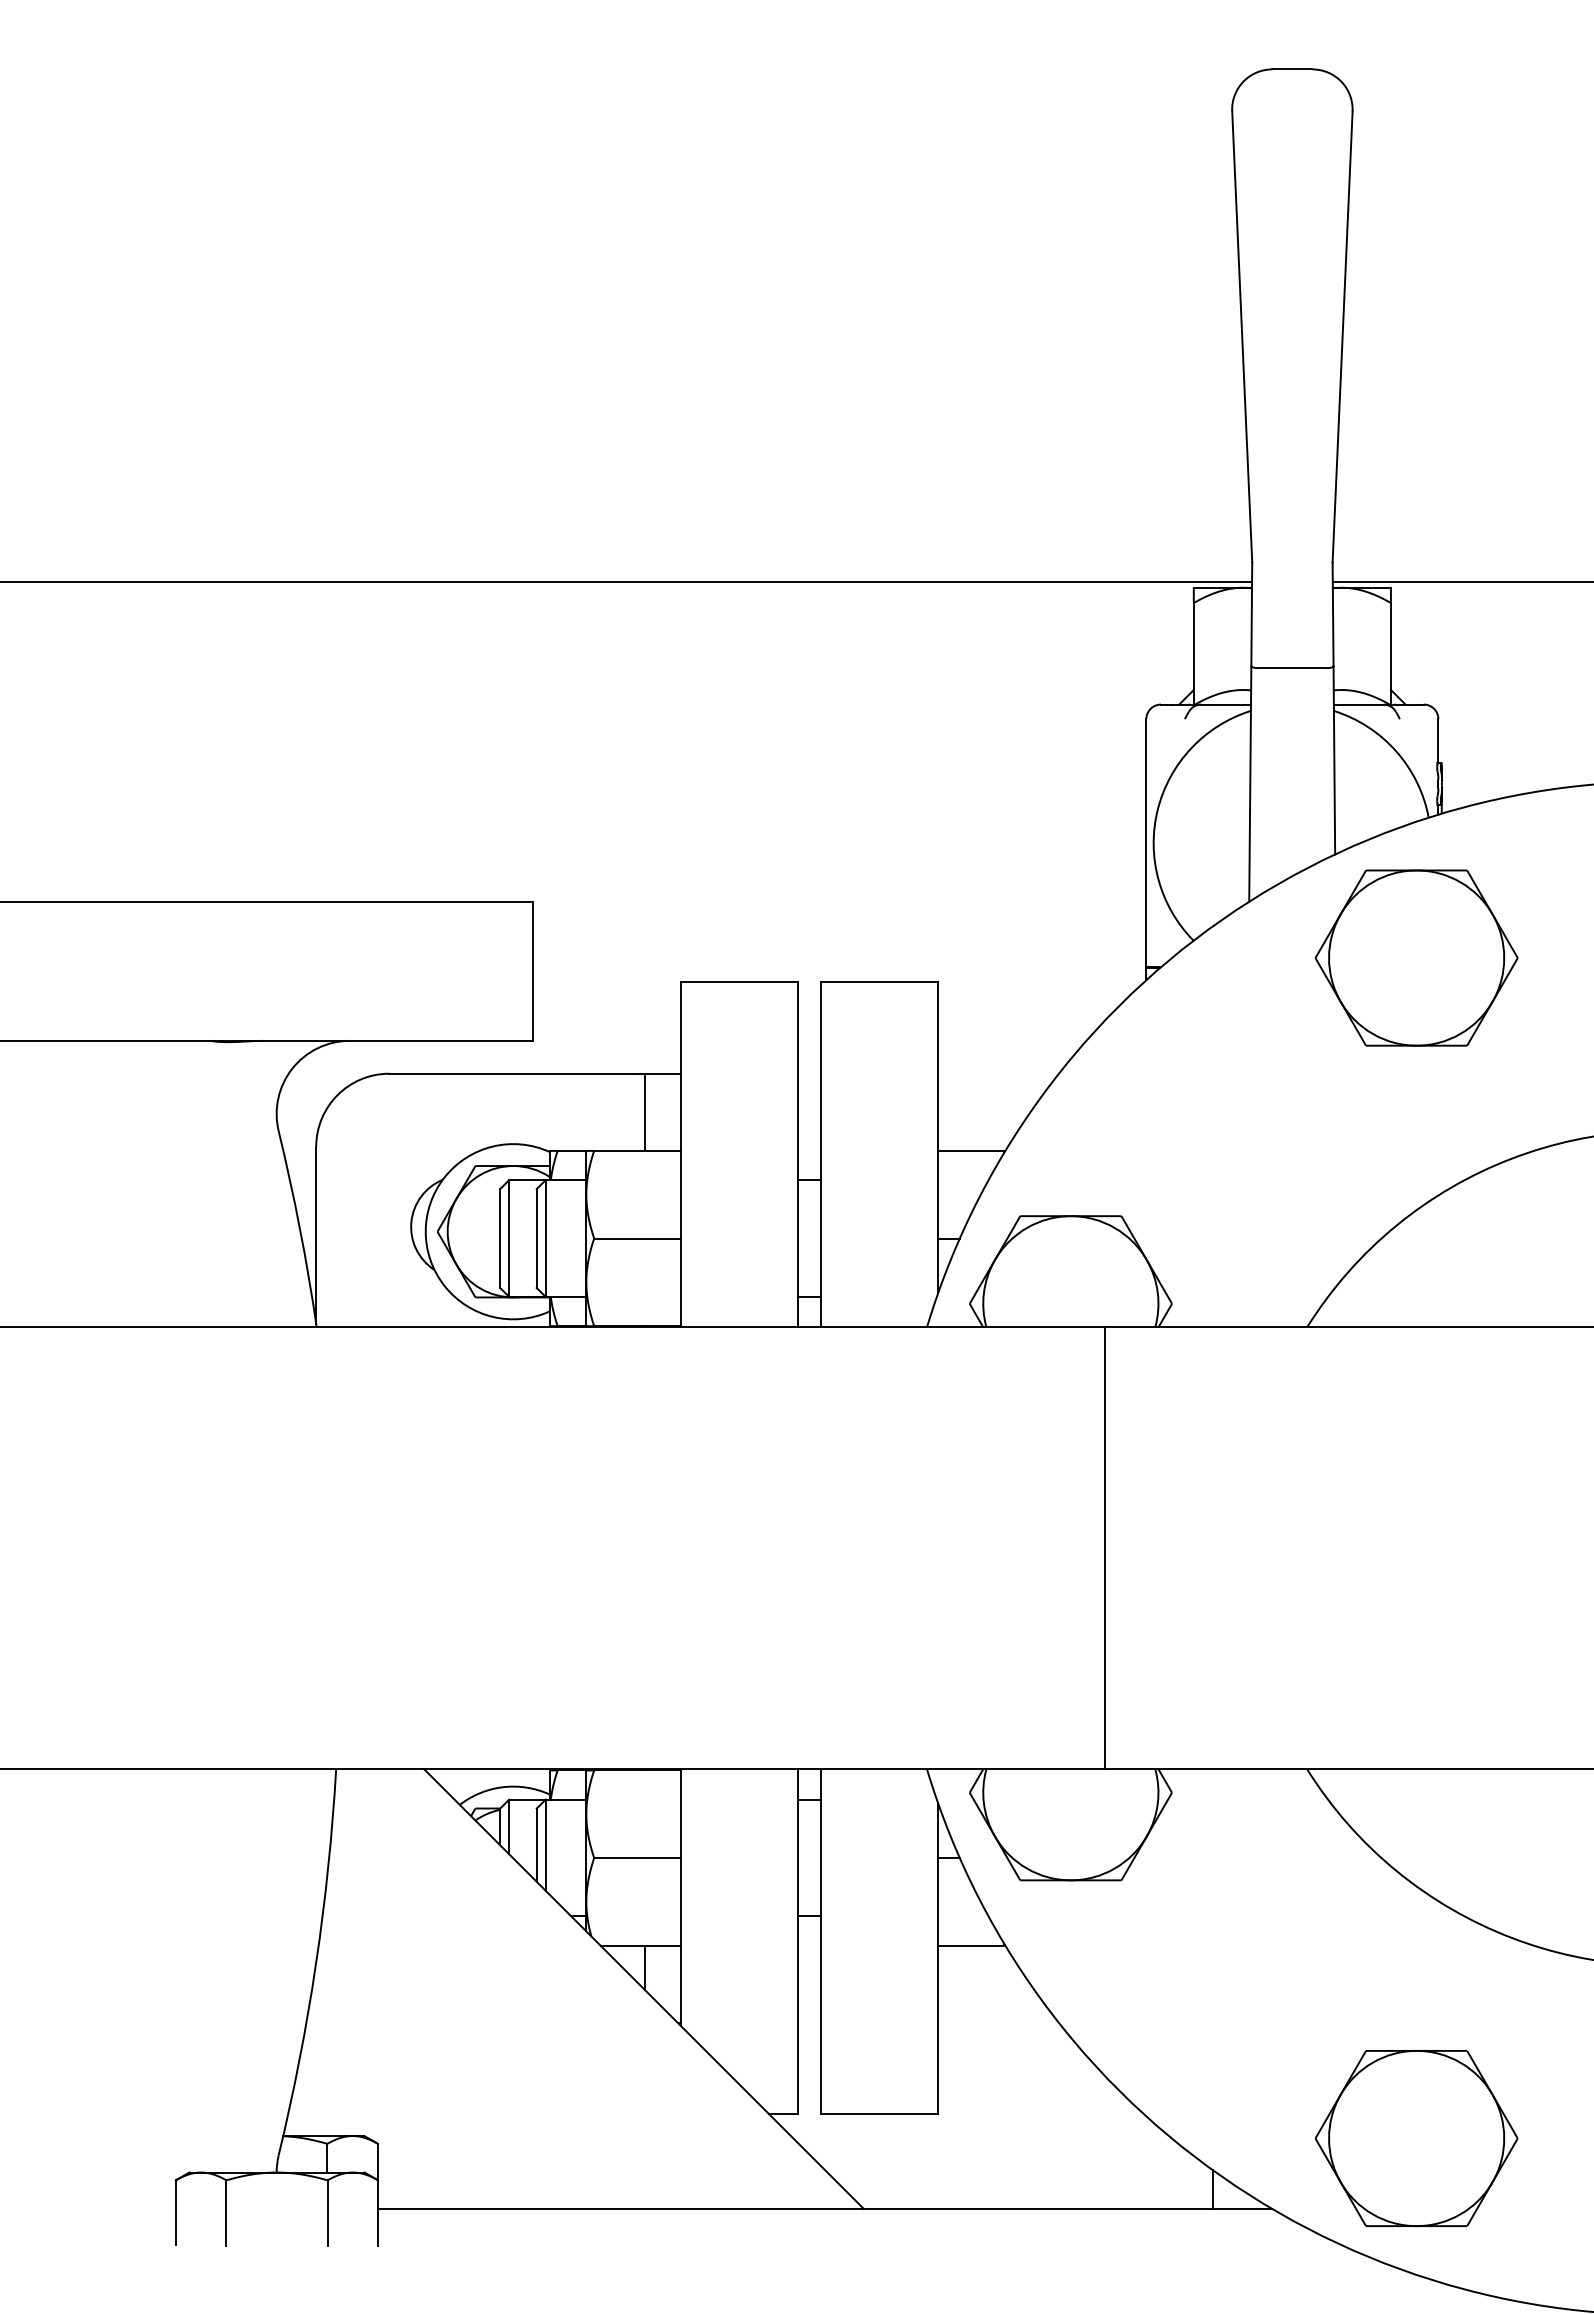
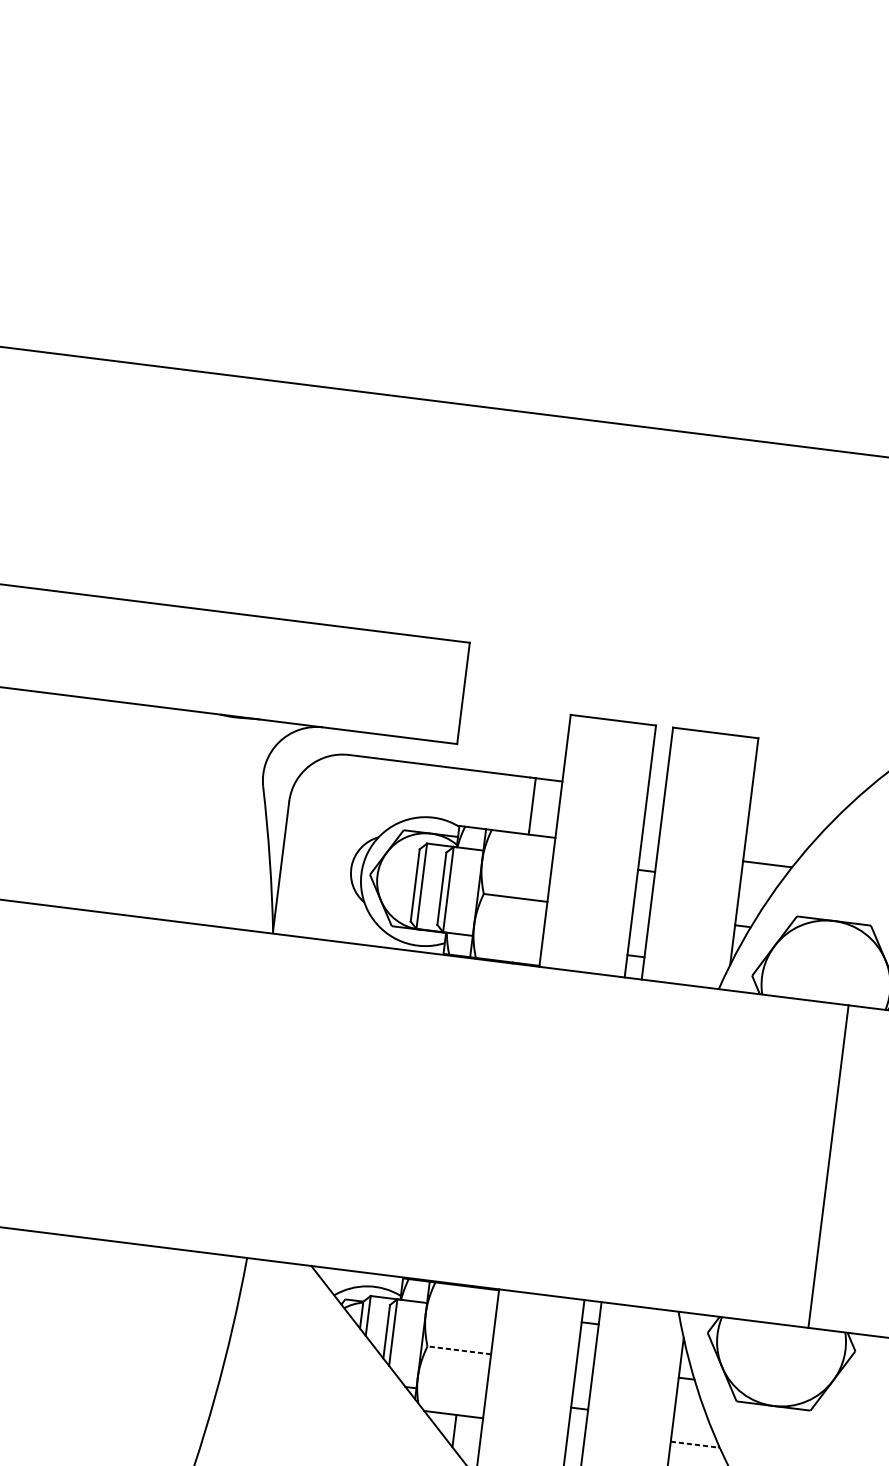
line: (637, 1858) -> (459, 1350), solid -> dashed
line: (970, 1945) -> (694, 1444), solid -> dashed

